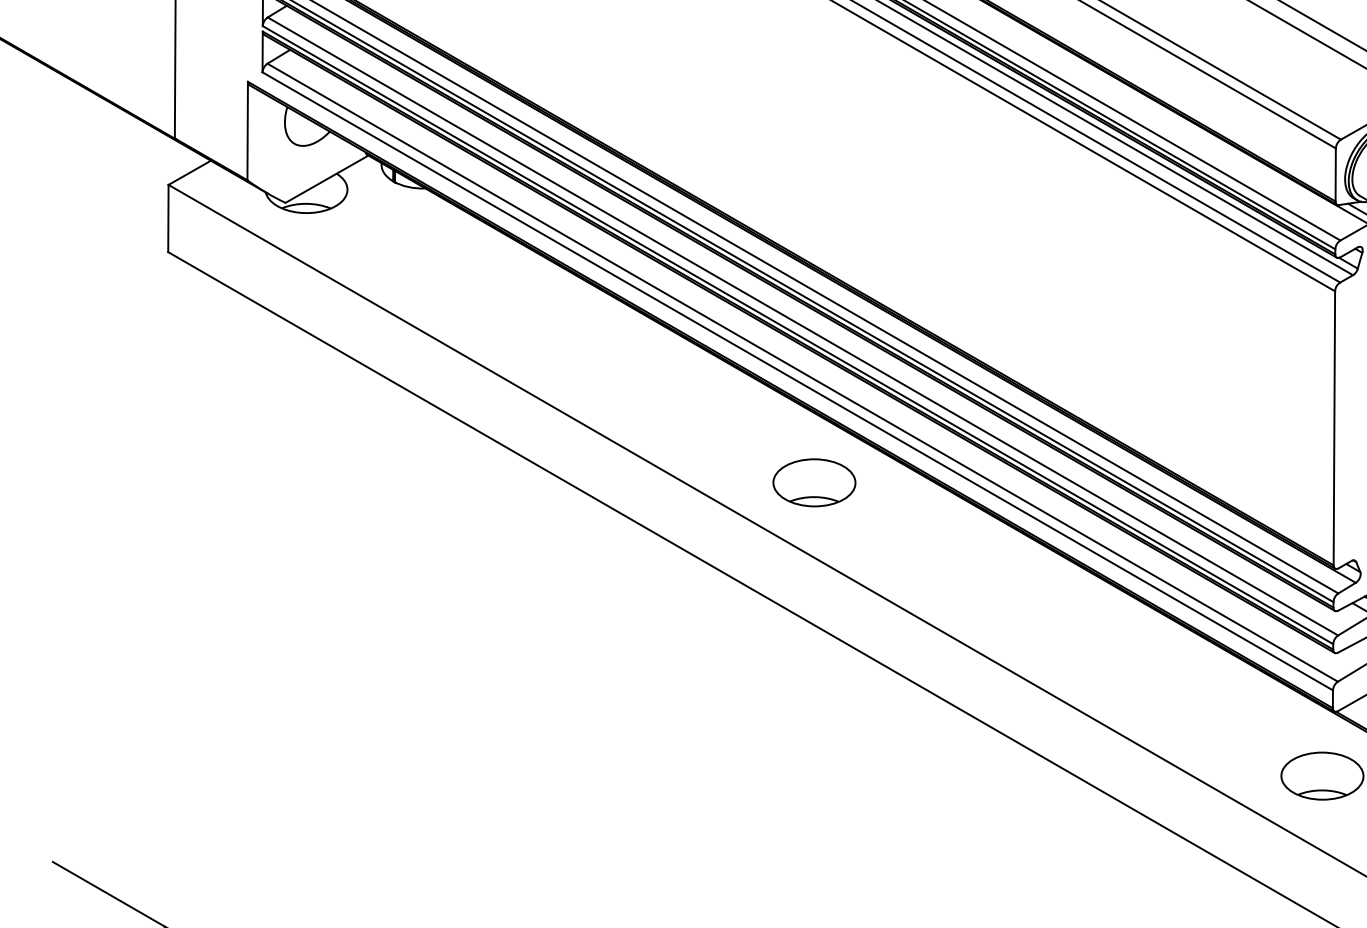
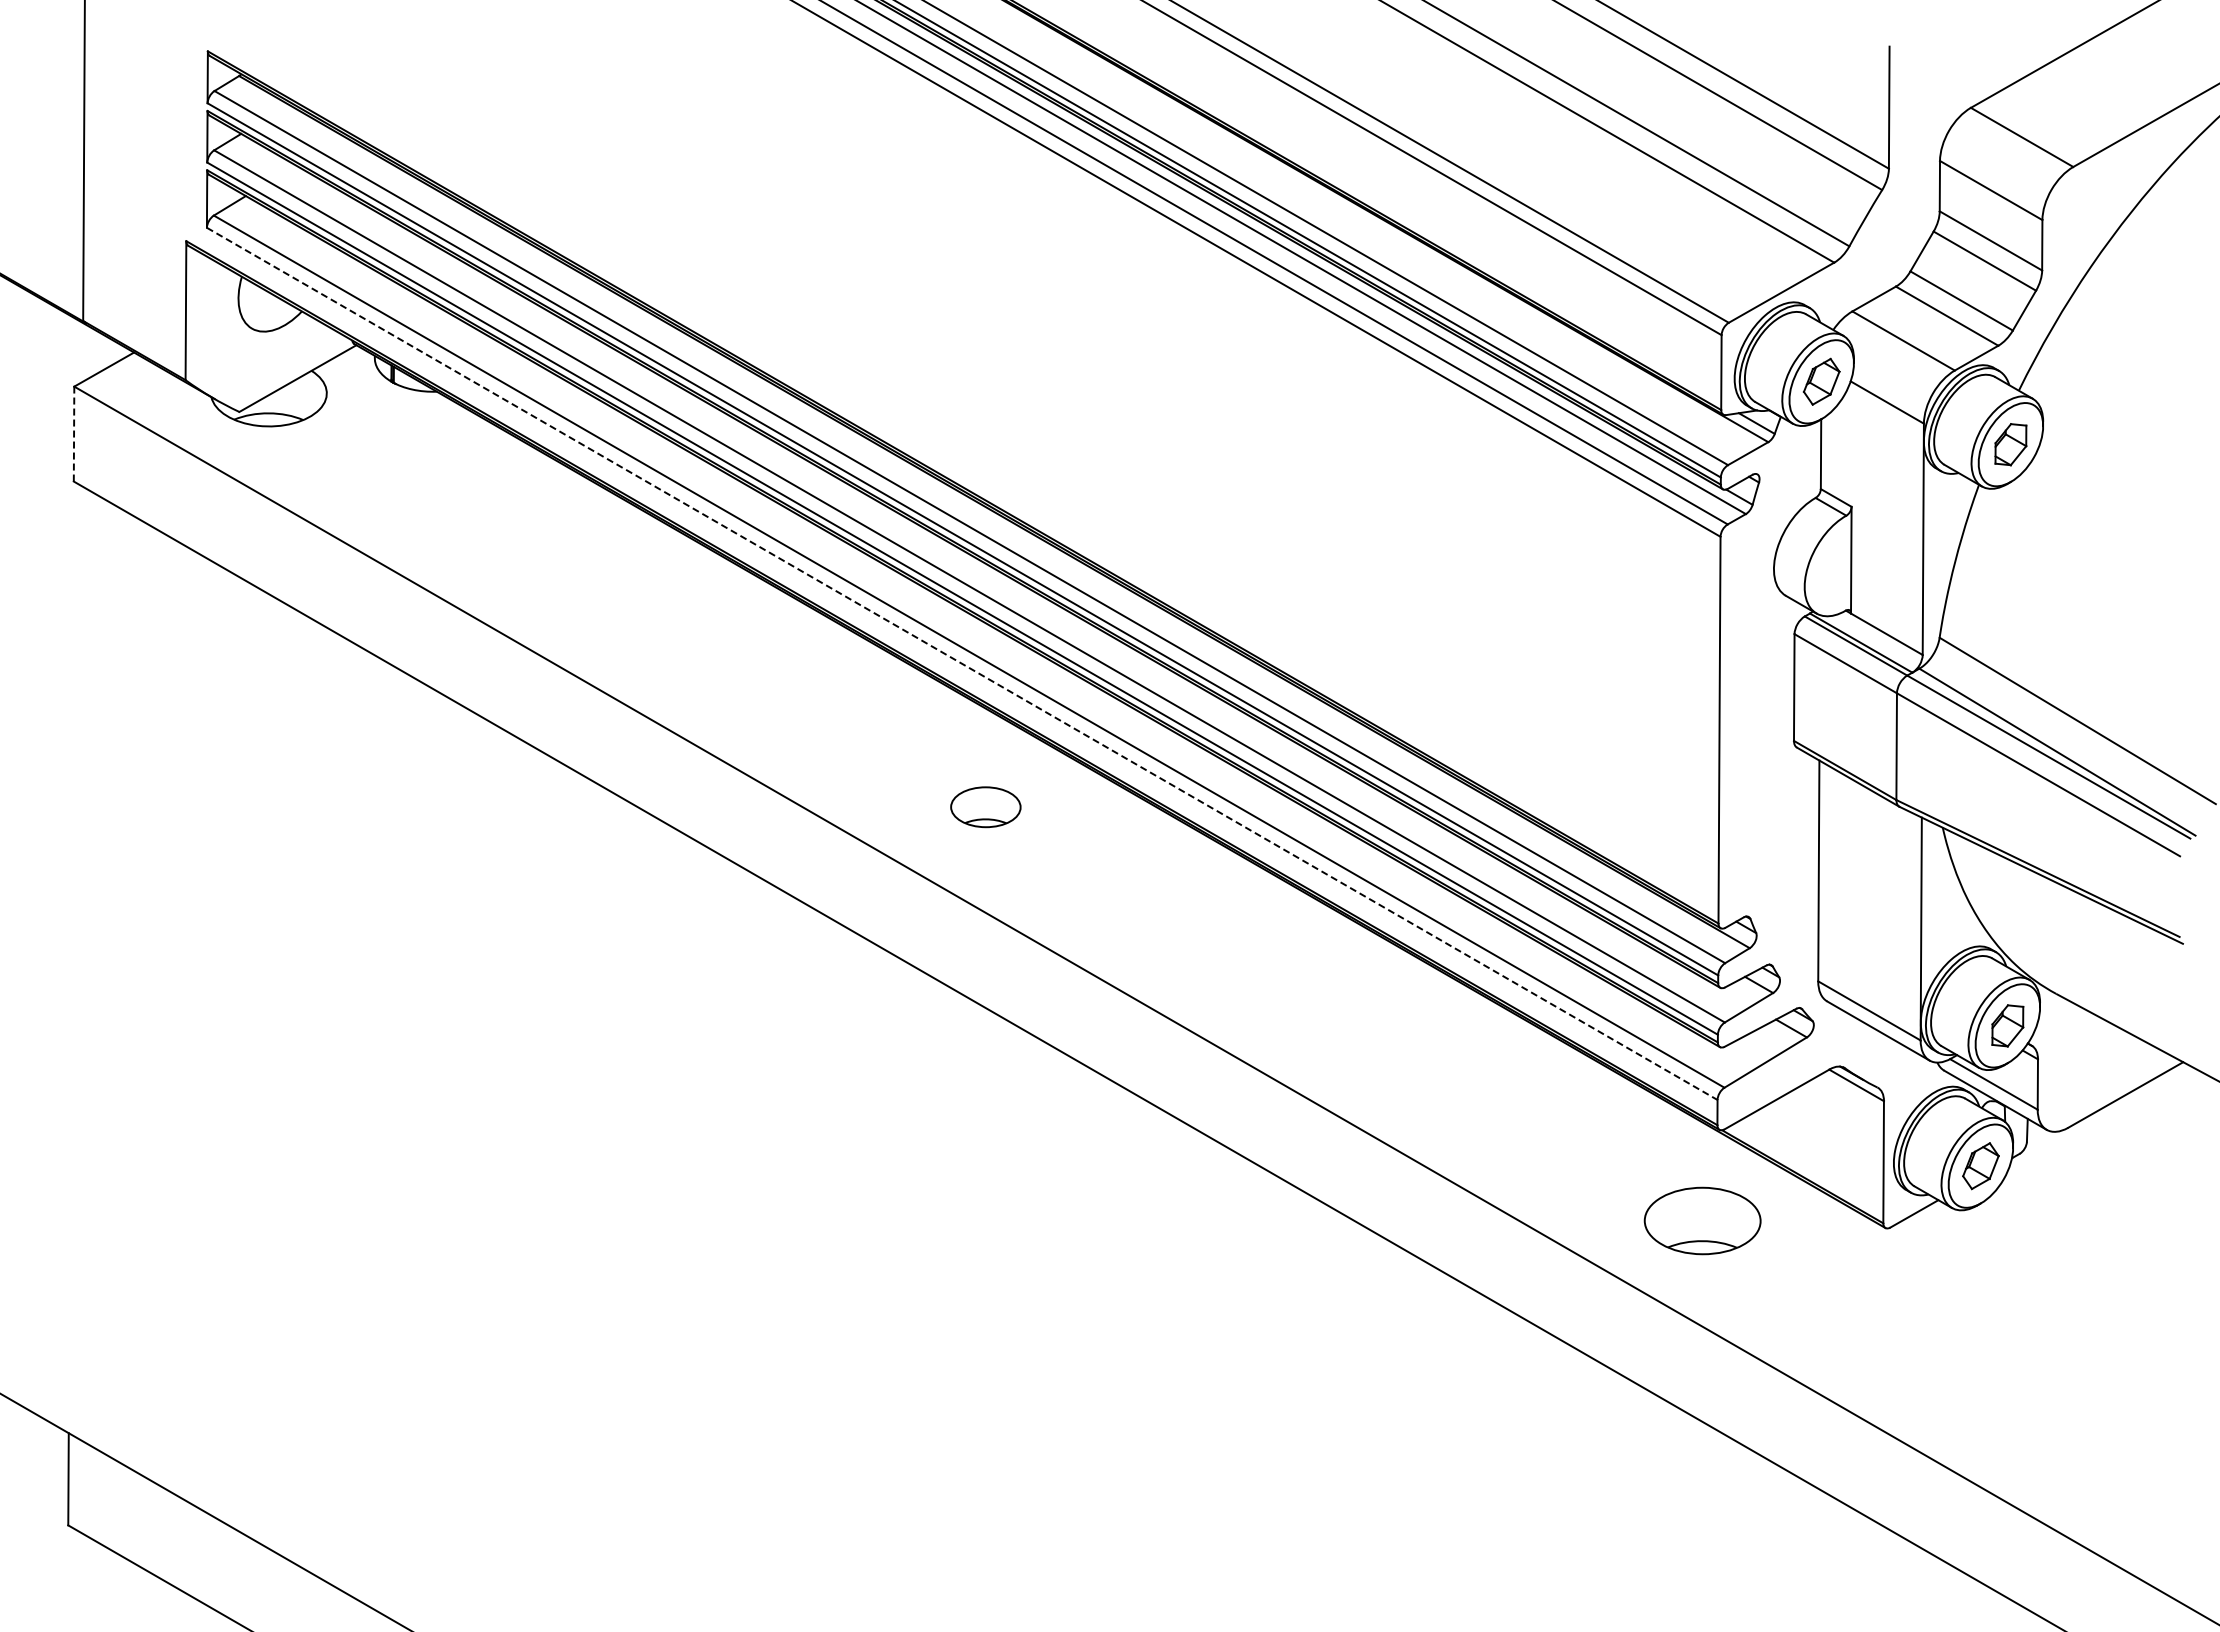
line: (168, 218) -> (74, 433), solid -> dashed
line: (797, 381) -> (962, 664), solid -> dashed
part: (814, 483) -> (985, 807), size x0.6

